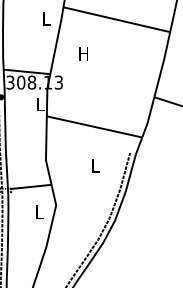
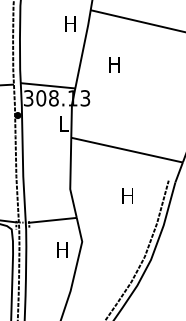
text: (46, 18) -> (70, 23), L -> H
text: (95, 165) -> (128, 195), L -> H
text: (38, 211) -> (61, 249), L -> H

